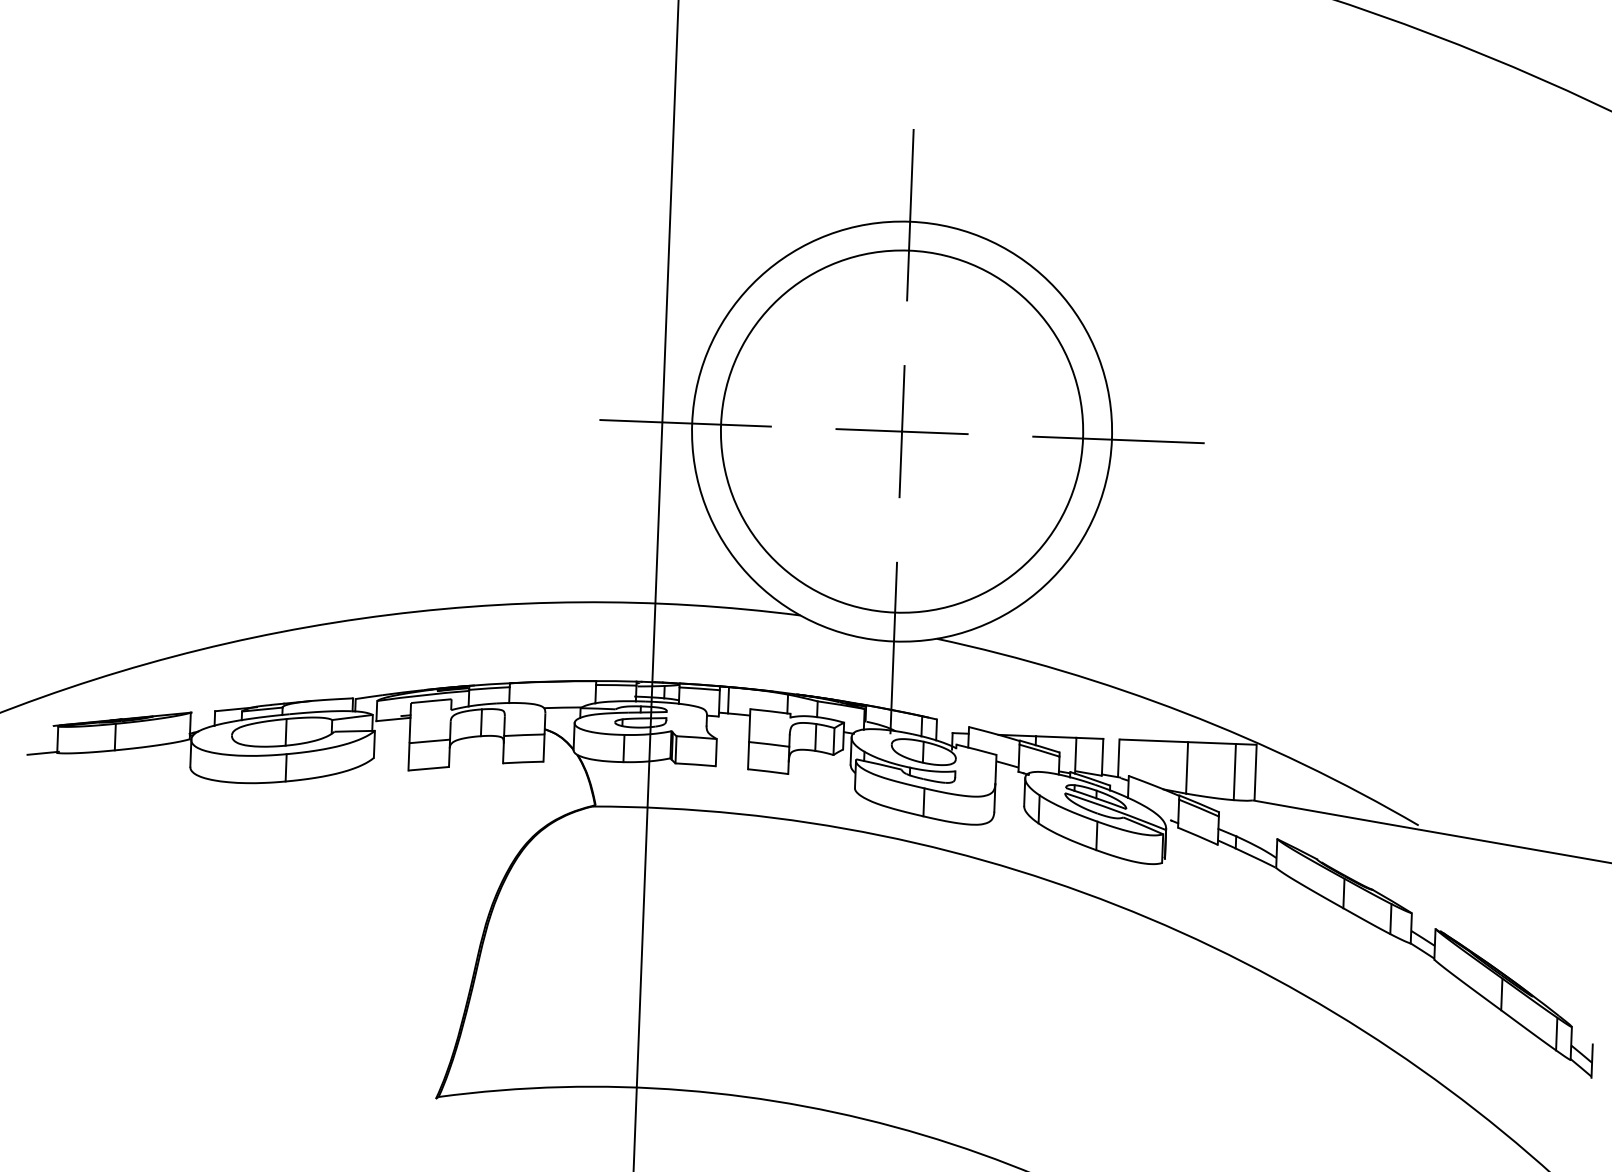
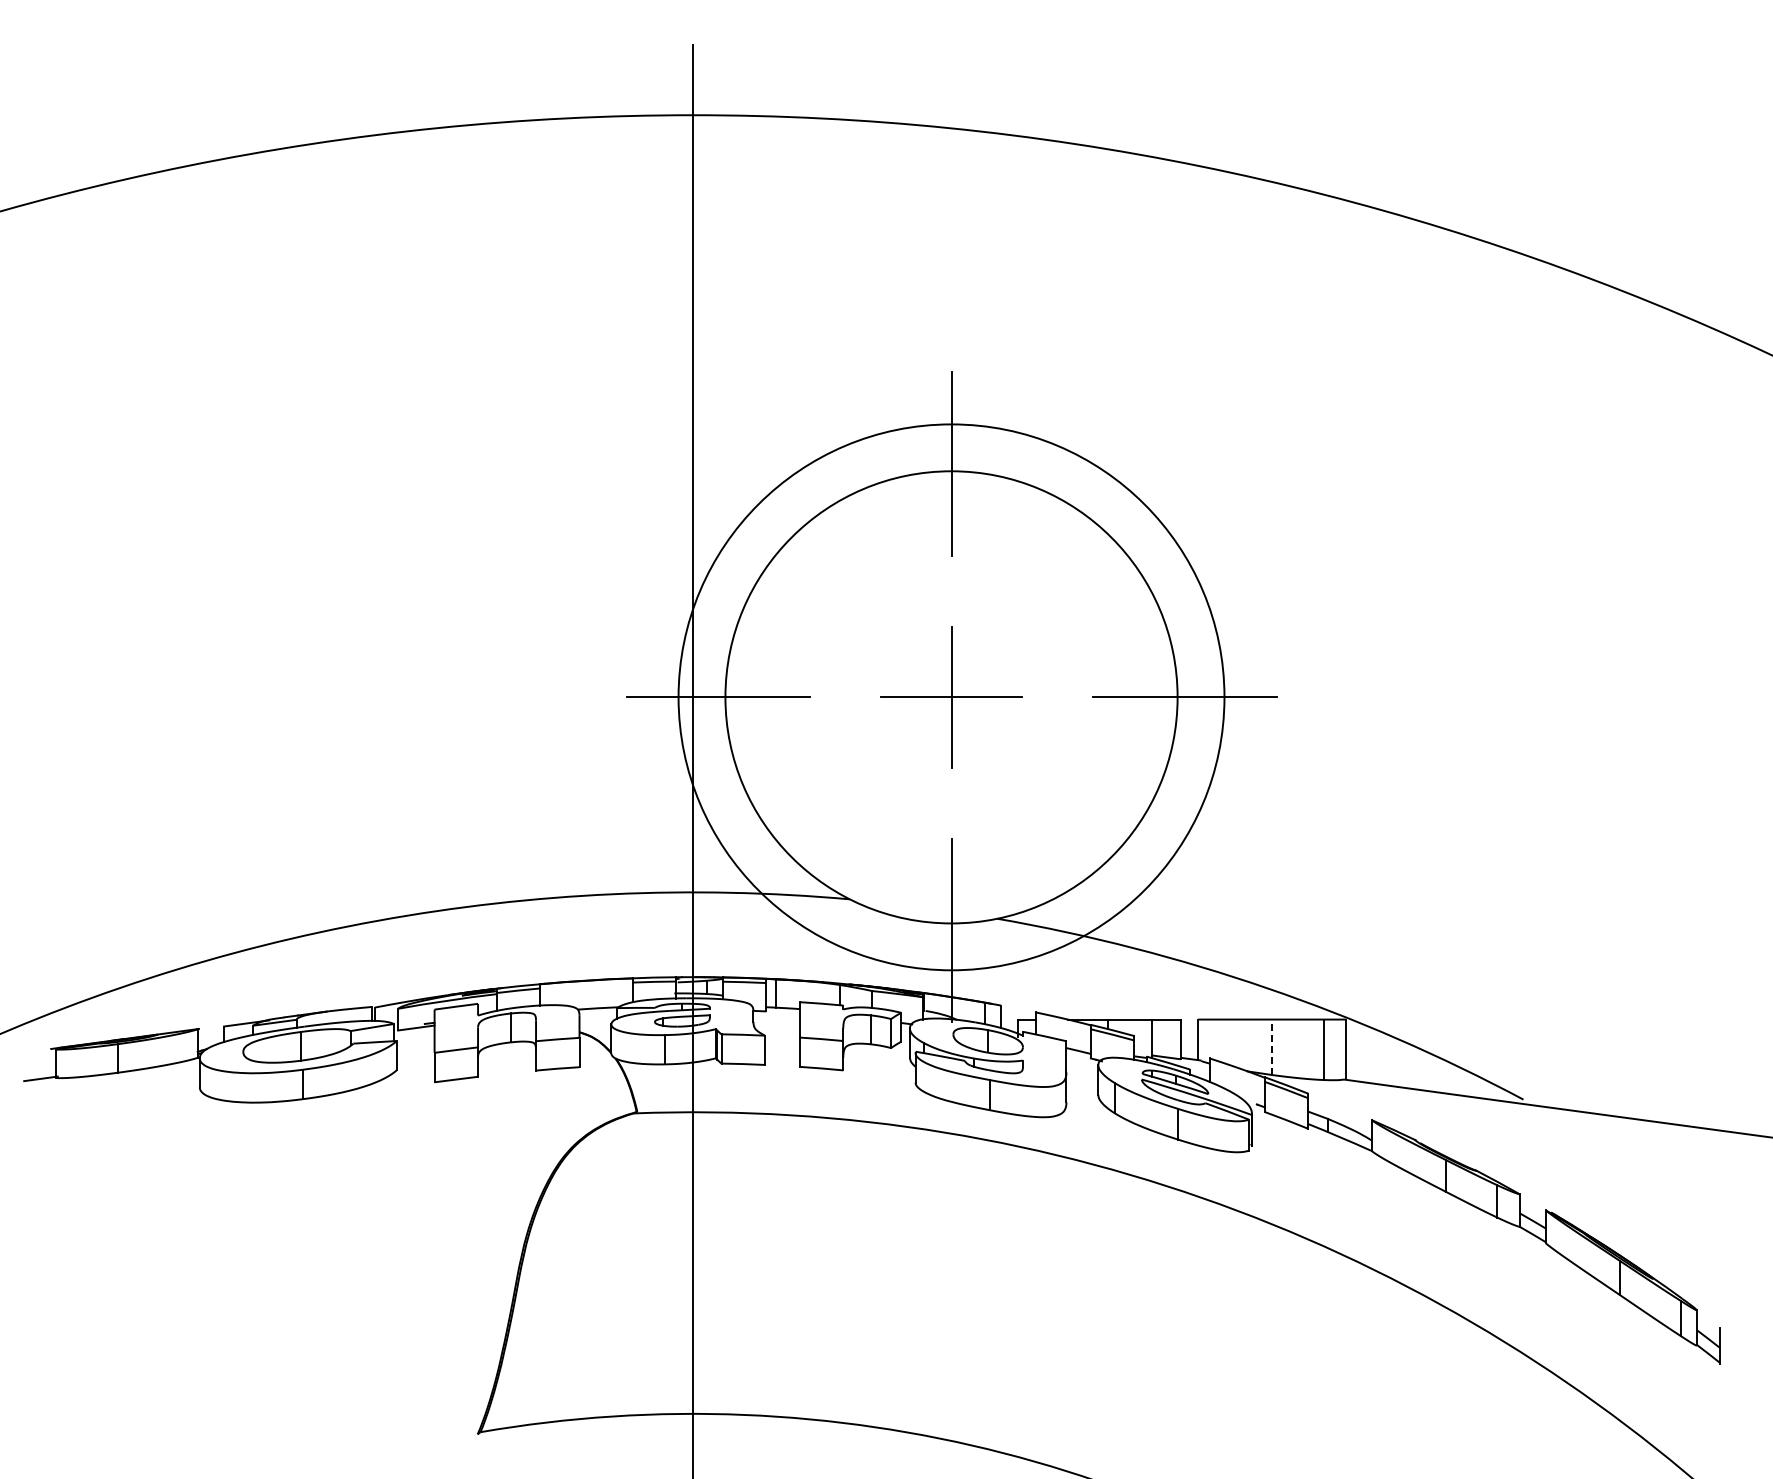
circle: (902, 431) -> (951, 697), size x1.4
line: (1186, 768) -> (1271, 1047), solid -> dashed

